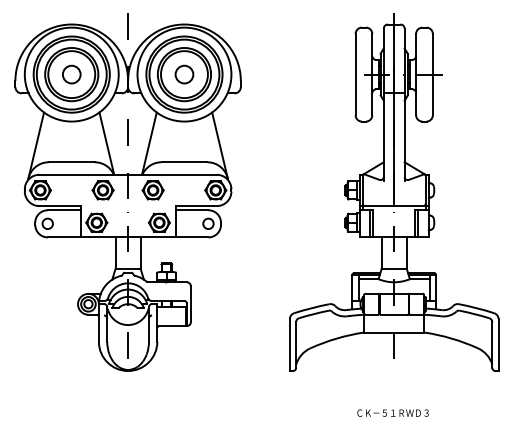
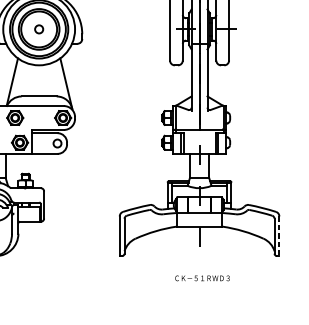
circle: (184, 74) -> (39, 29), size x0.6
line: (498, 345) -> (279, 236), solid -> dashed
text: (392, 412) -> (202, 277), moved

